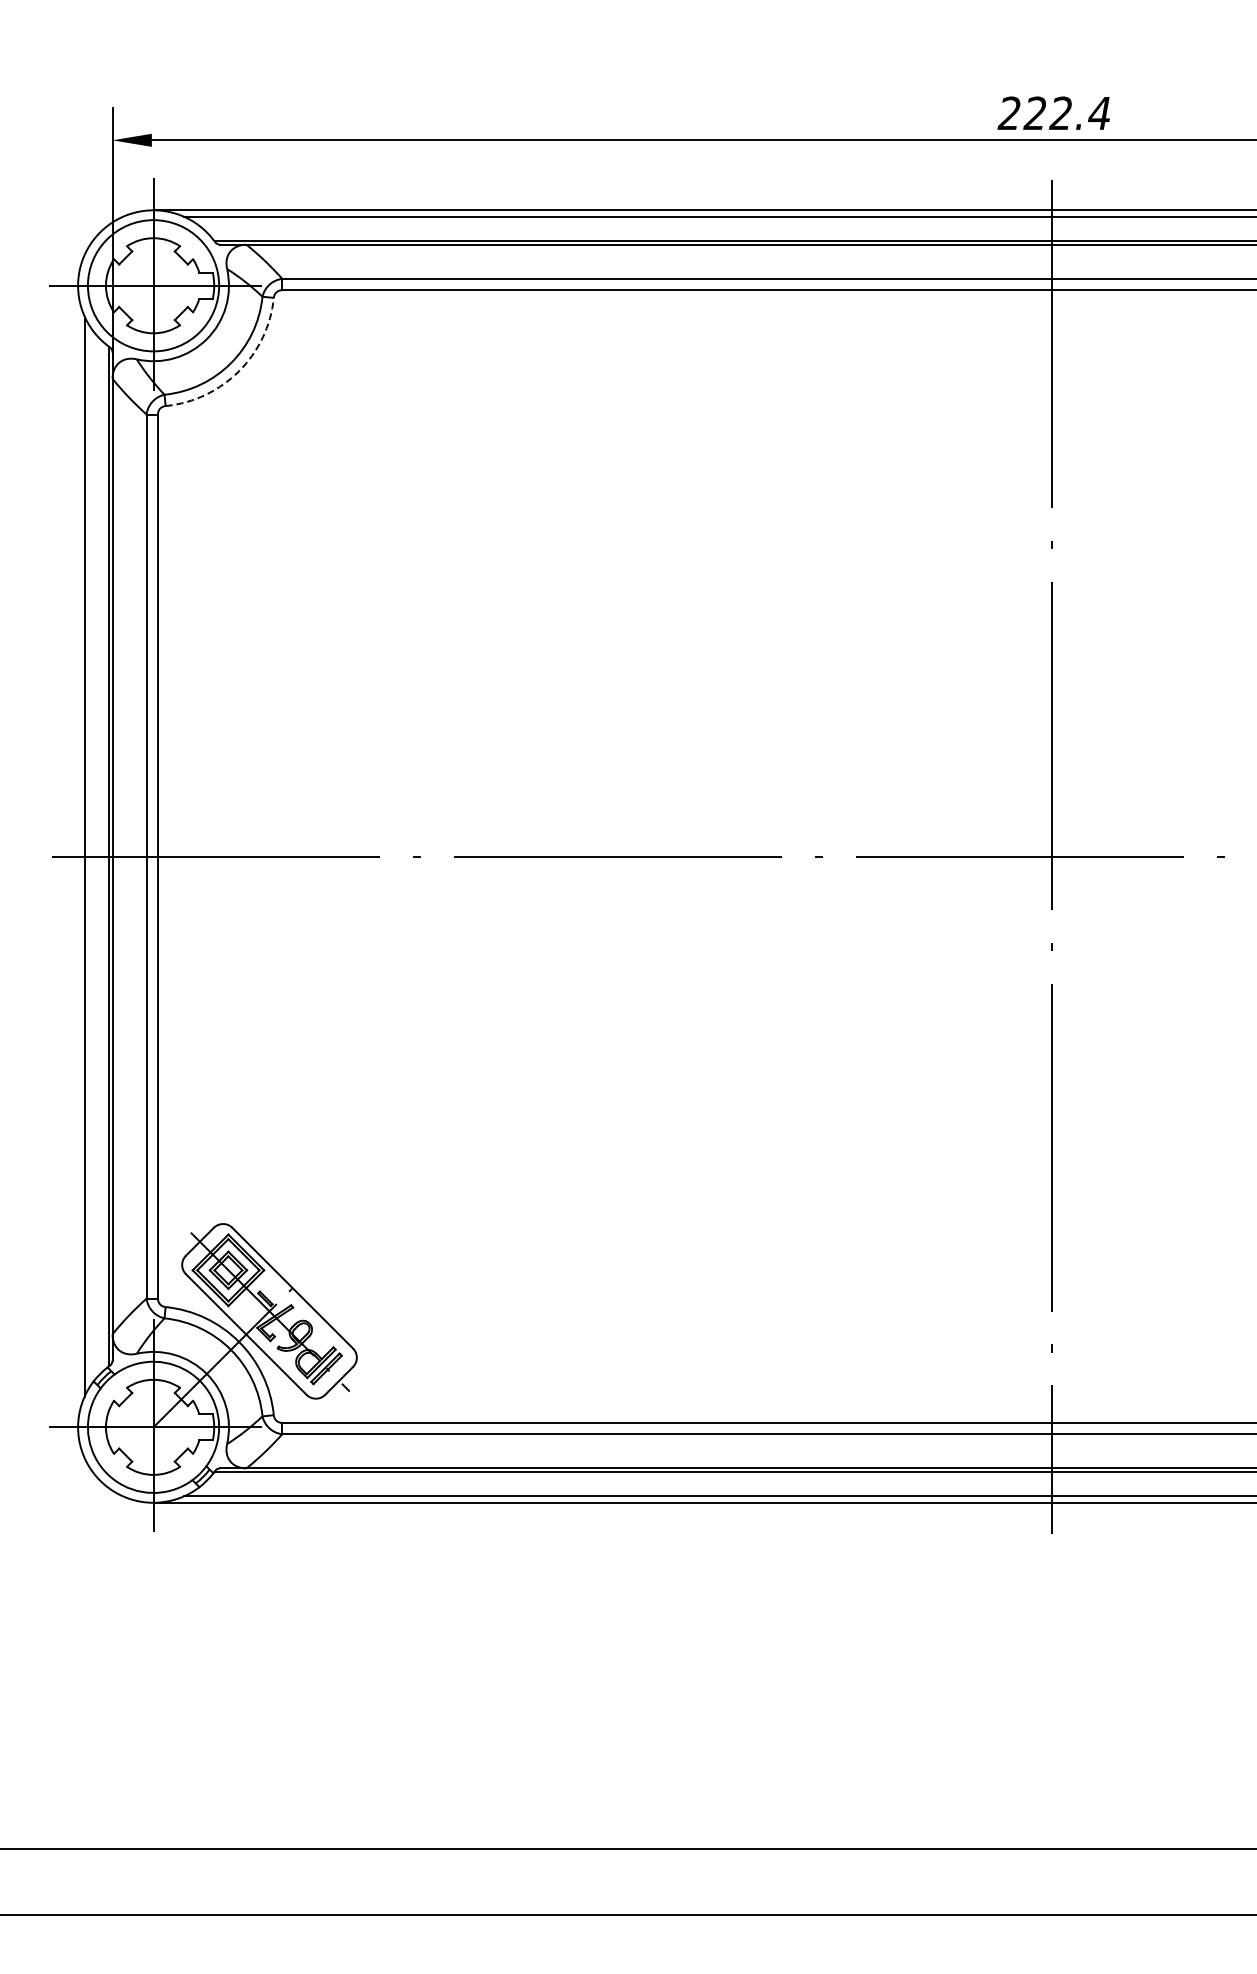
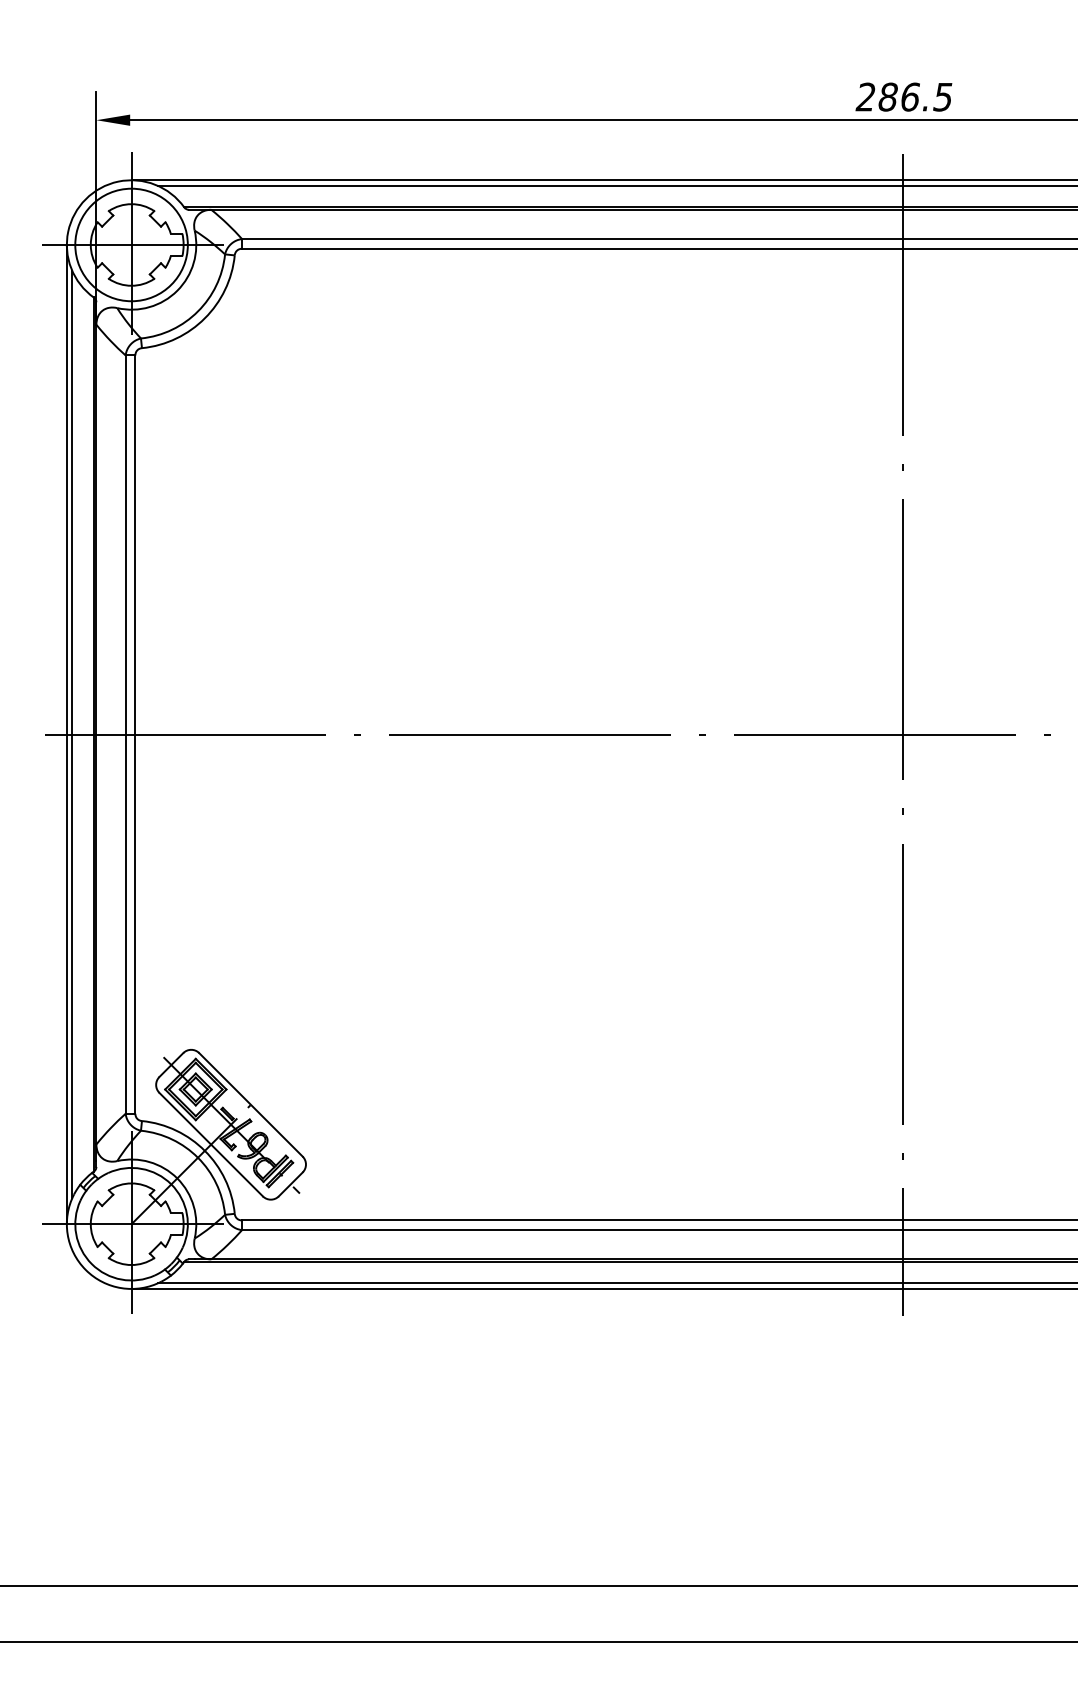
text: (1066, 113) -> (914, 97), 222.4 -> 286.5
arc: (239, 371) -> (205, 318), dashed -> solid
line: (78, 856) -> (67, 734), added

